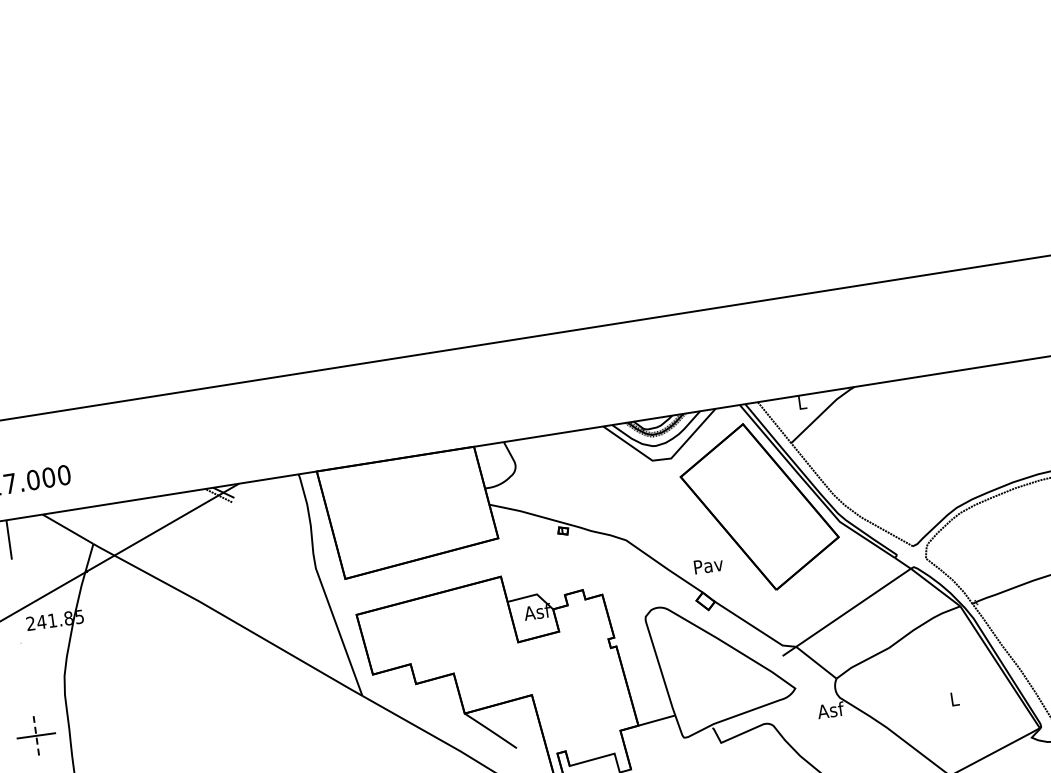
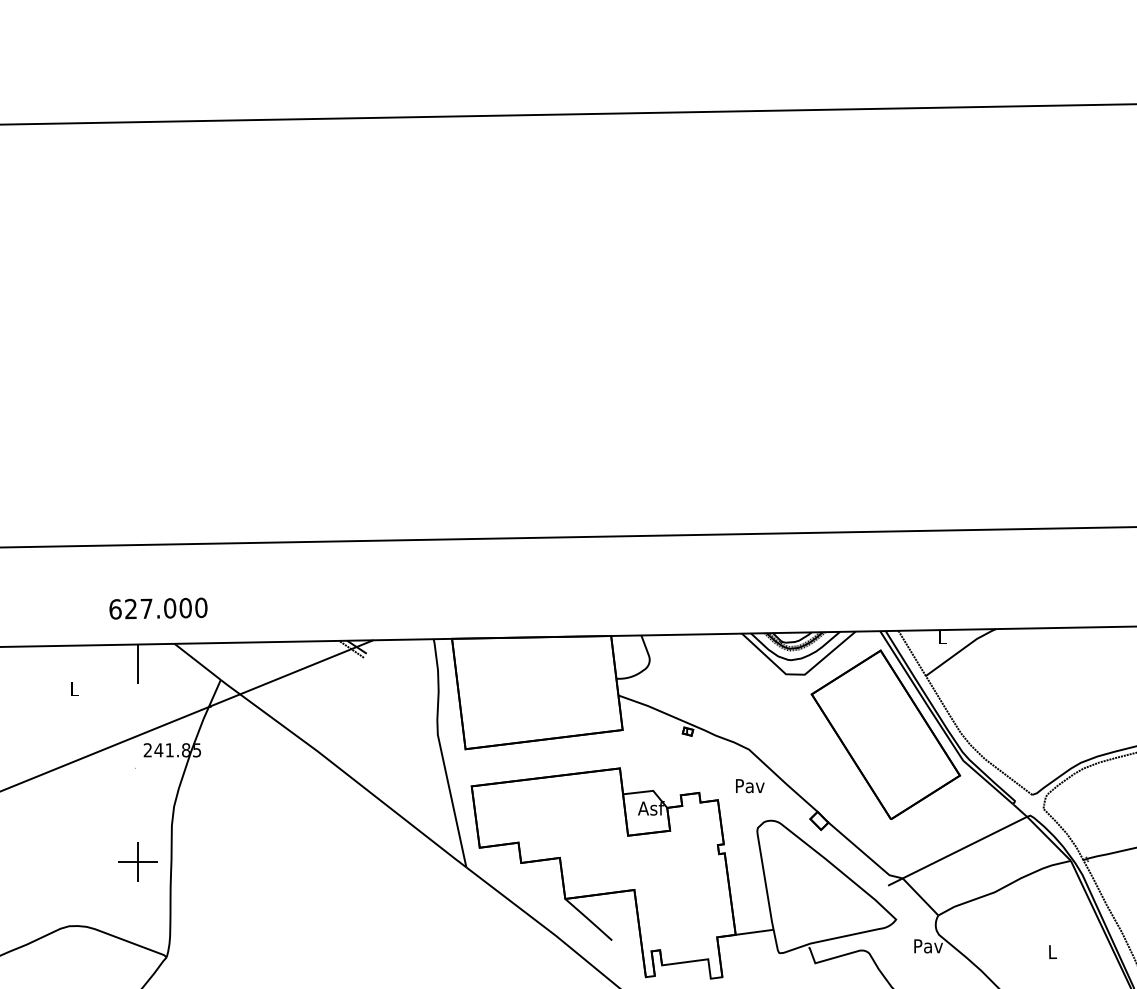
text: (708, 566) -> (750, 786), moved
text: (830, 709) -> (928, 945), Asf -> Pav
line: (35, 736) -> (137, 862), dashed -> solid

